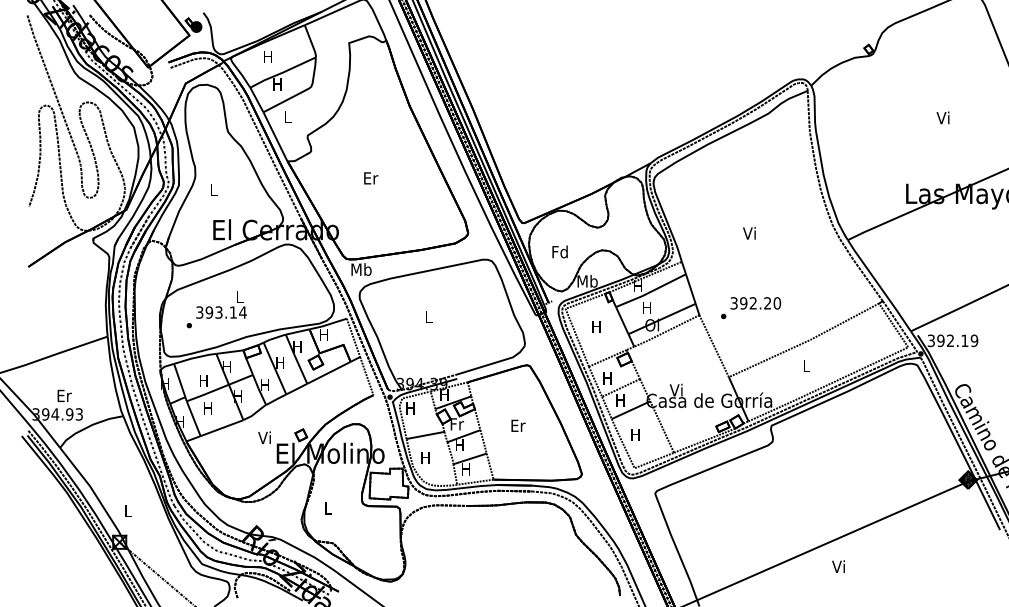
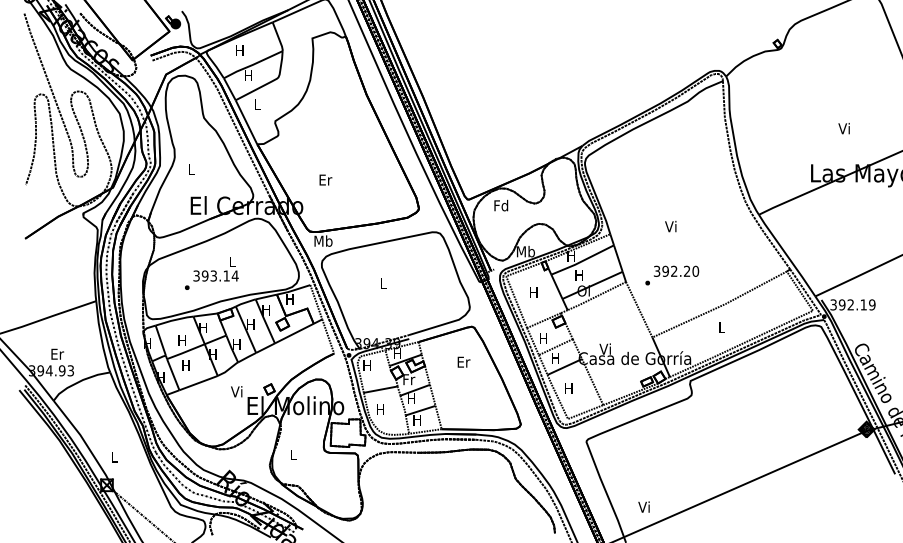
text: (942, 117) -> (843, 128), moved
text: (371, 178) -> (326, 180), moved
text: (749, 233) -> (670, 226), moved
text: (559, 251) -> (500, 205), moved
text: (216, 309) -> (211, 273), moved
text: (518, 425) -> (464, 361), moved
text: (838, 566) -> (643, 506), moved

